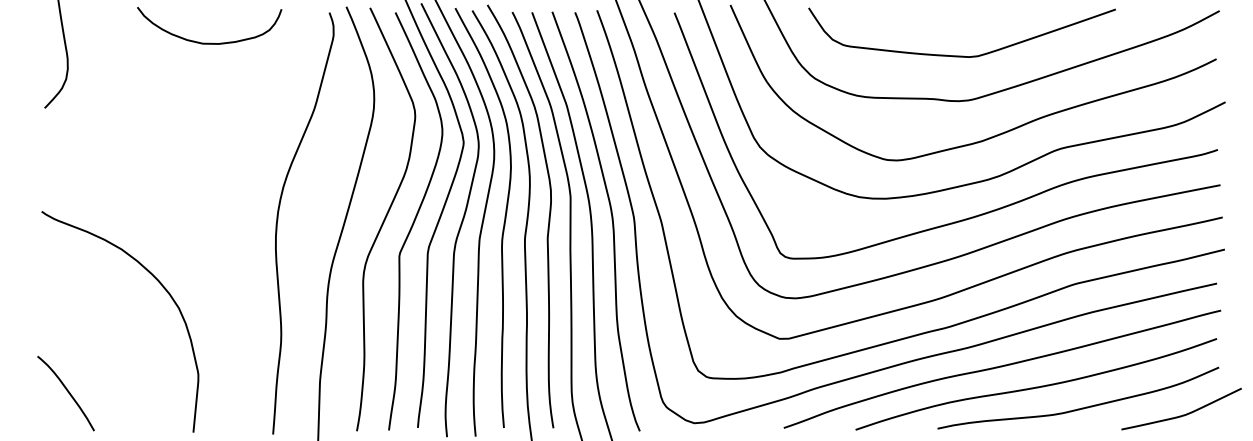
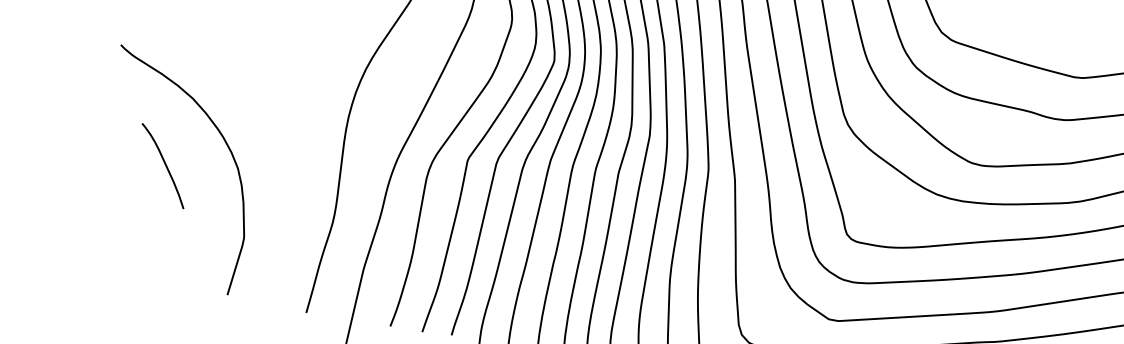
curve: (67, 392) -> (164, 165), moved

